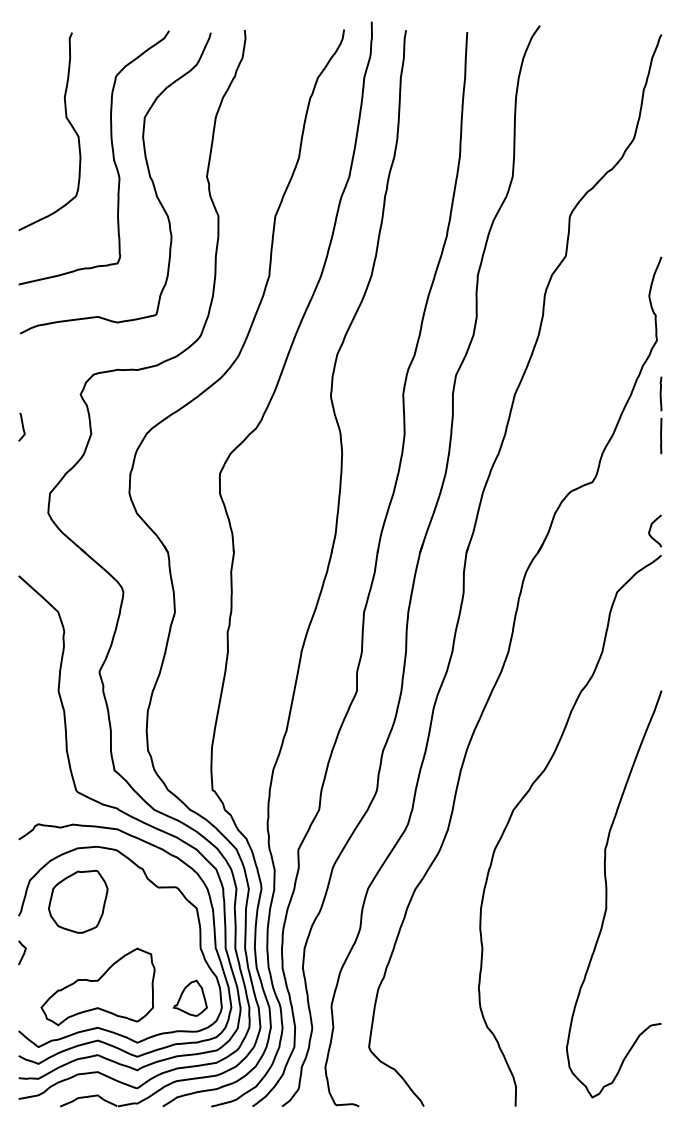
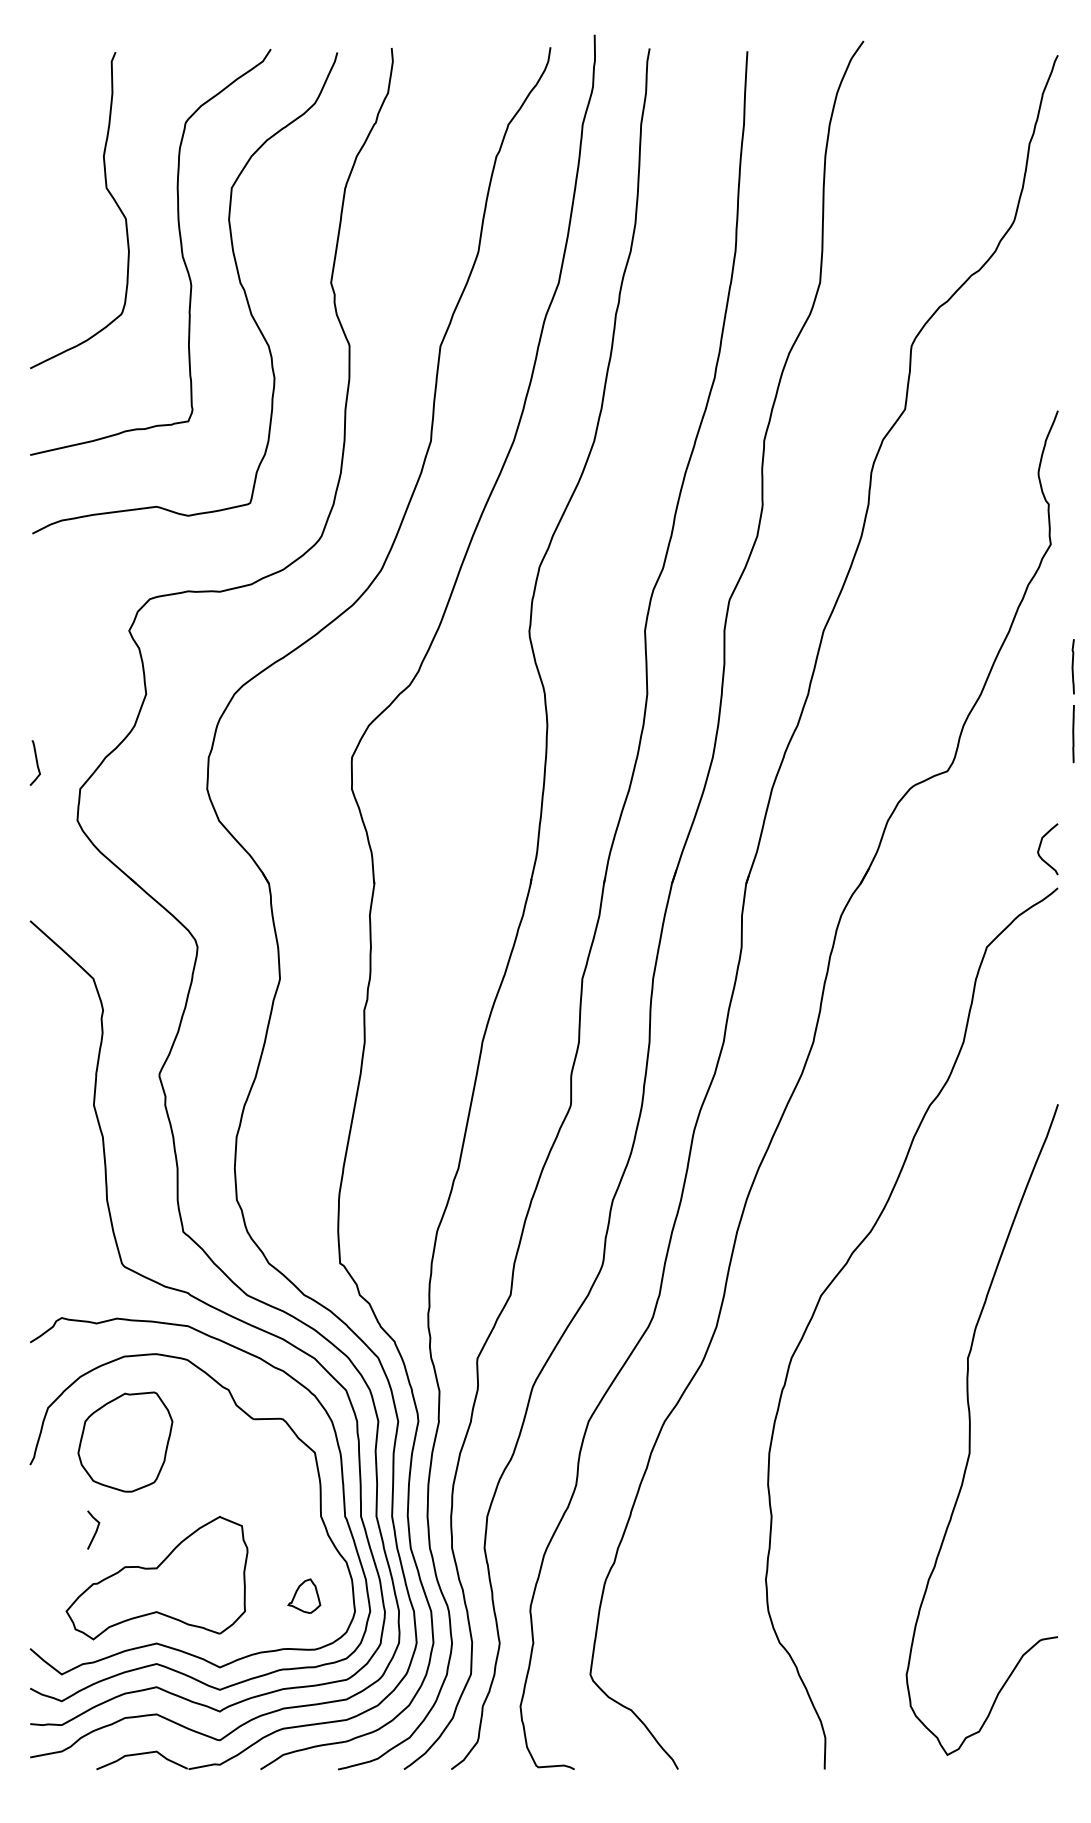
part: (660, 415) -> (1072, 701), moved
curve: (21, 425) -> (34, 760), moved
line: (23, 952) -> (95, 1529), moved
part: (189, 997) -> (303, 1595), size x0.6

